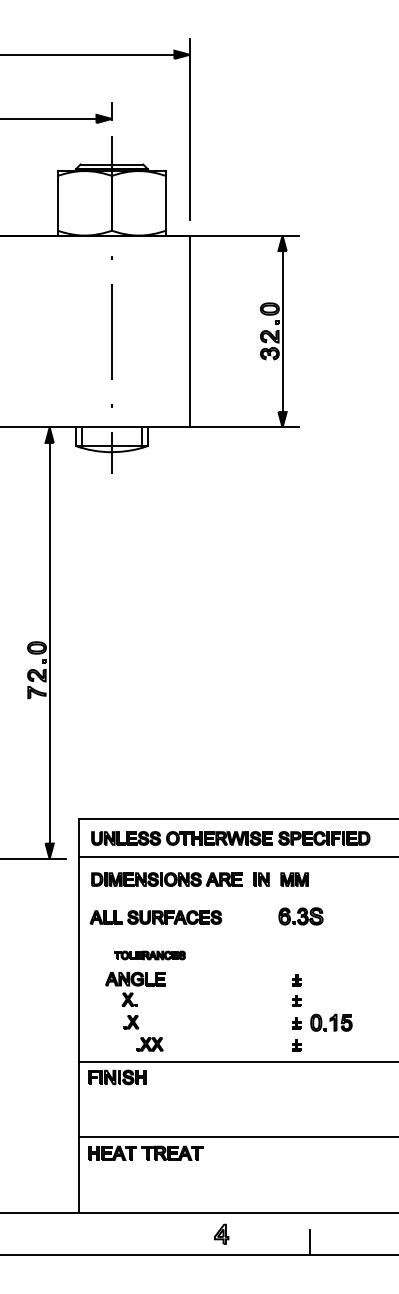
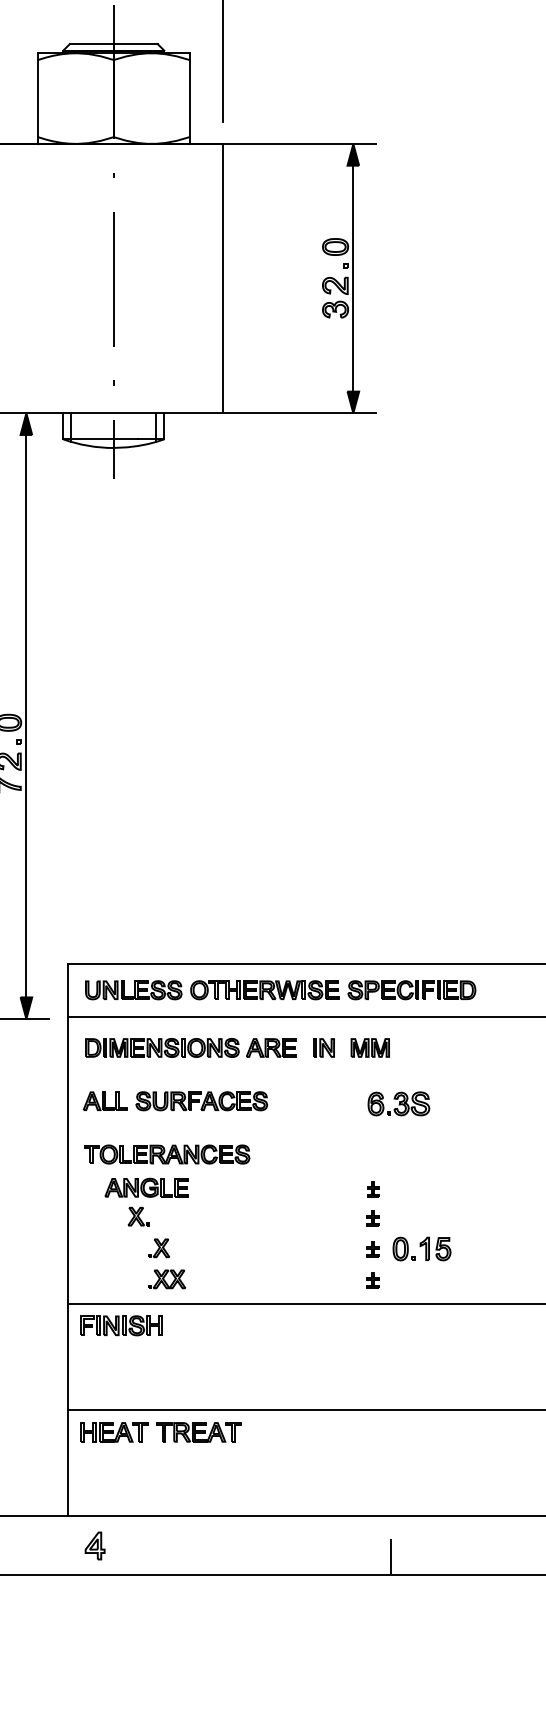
part: (300, 916) -> (398, 1104), moved
part: (149, 955) -> (166, 1154), size x1.67
part: (131, 1022) -> (159, 1248), moved
part: (221, 1233) -> (94, 1544), moved

